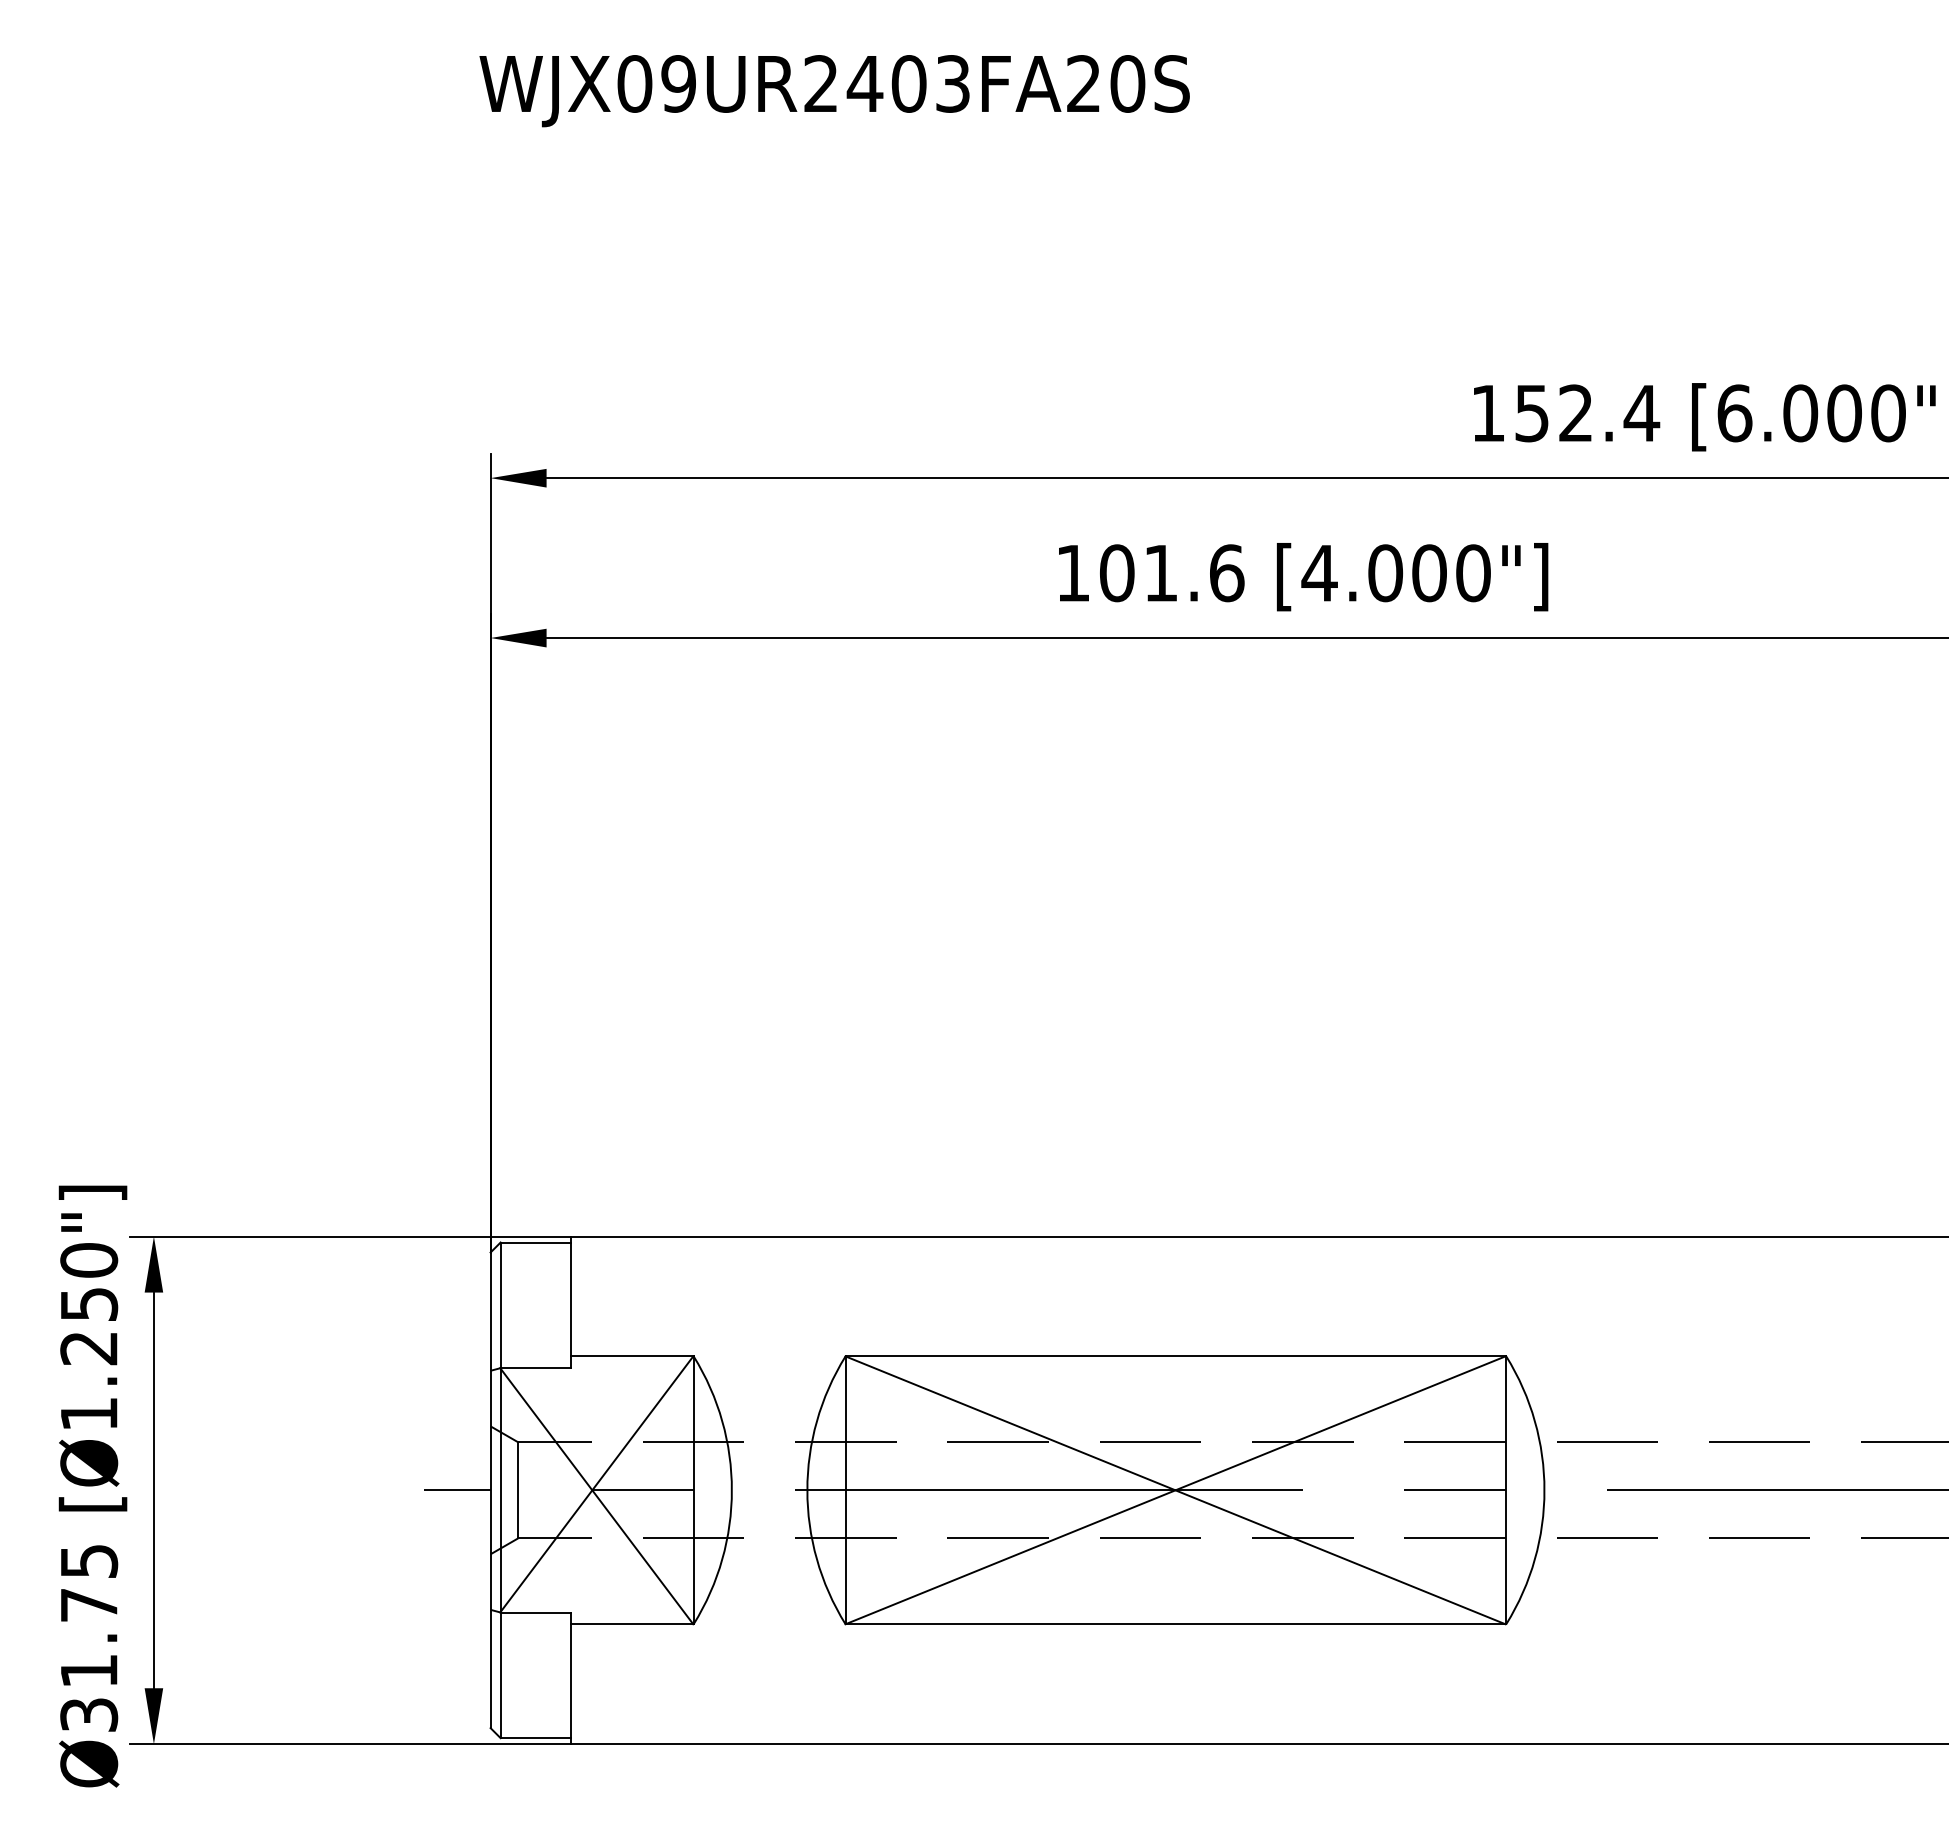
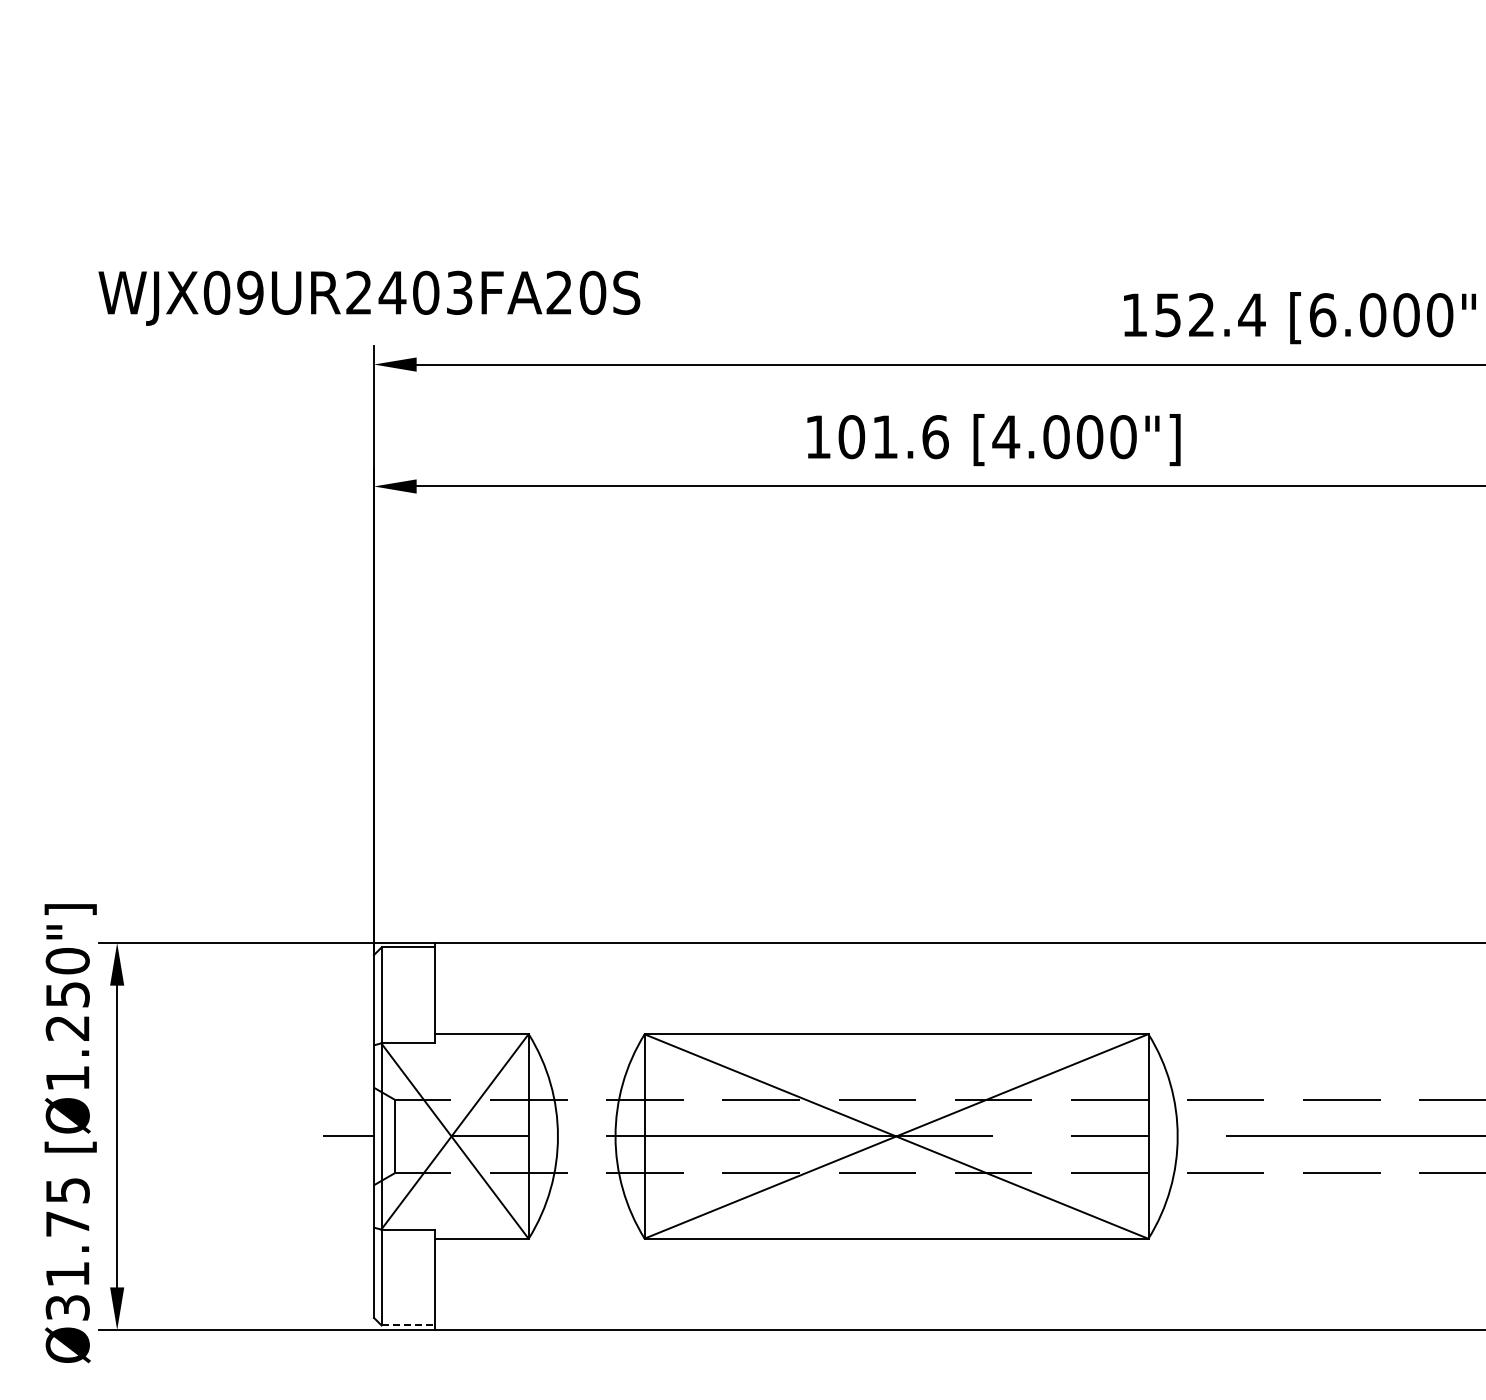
text: (834, 89) -> (369, 297), moved
line: (535, 1738) -> (408, 1325), solid -> dashed

